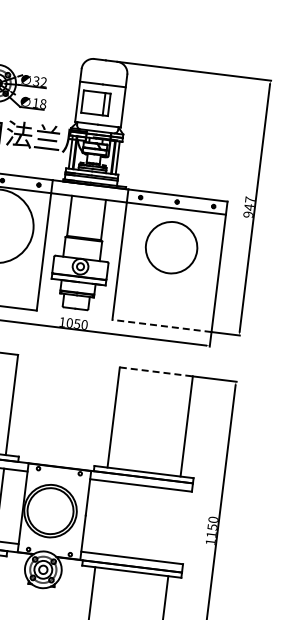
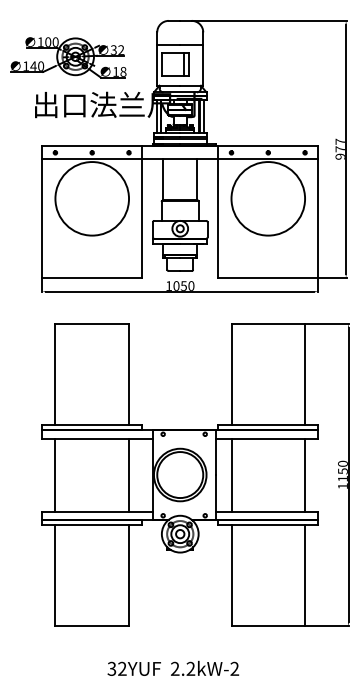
text: (248, 207) -> (339, 149), 947 -> 977
circle: (171, 247) -> (268, 198), size x1.43
line: (162, 325) -> (268, 277), dashed -> solid
line: (156, 371) -> (268, 323), dashed -> solid
line: (101, 516) -> (231, 474), added
line: (174, 525) -> (305, 474), added

